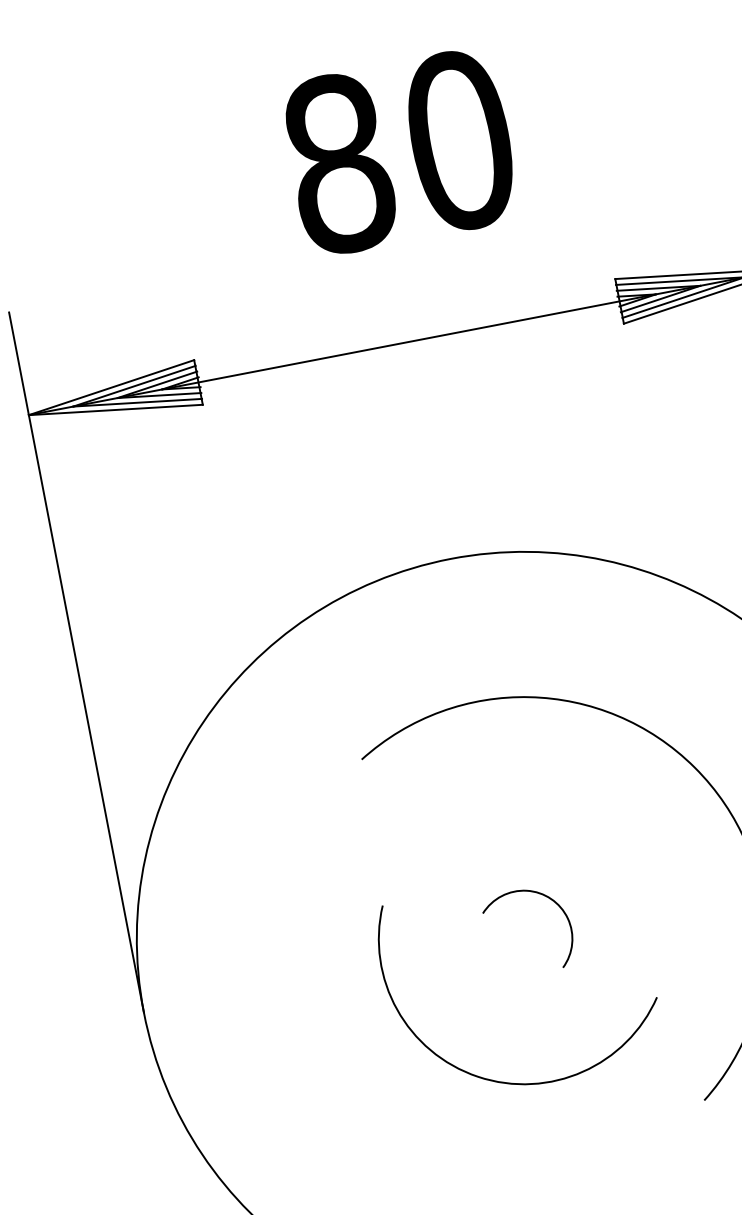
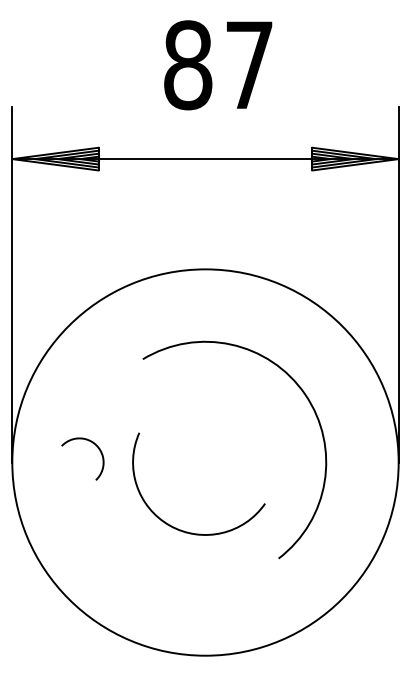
text: (460, 140) -> (249, 65), 80 -> 87
arc: (544, 898) -> (93, 444), moved

